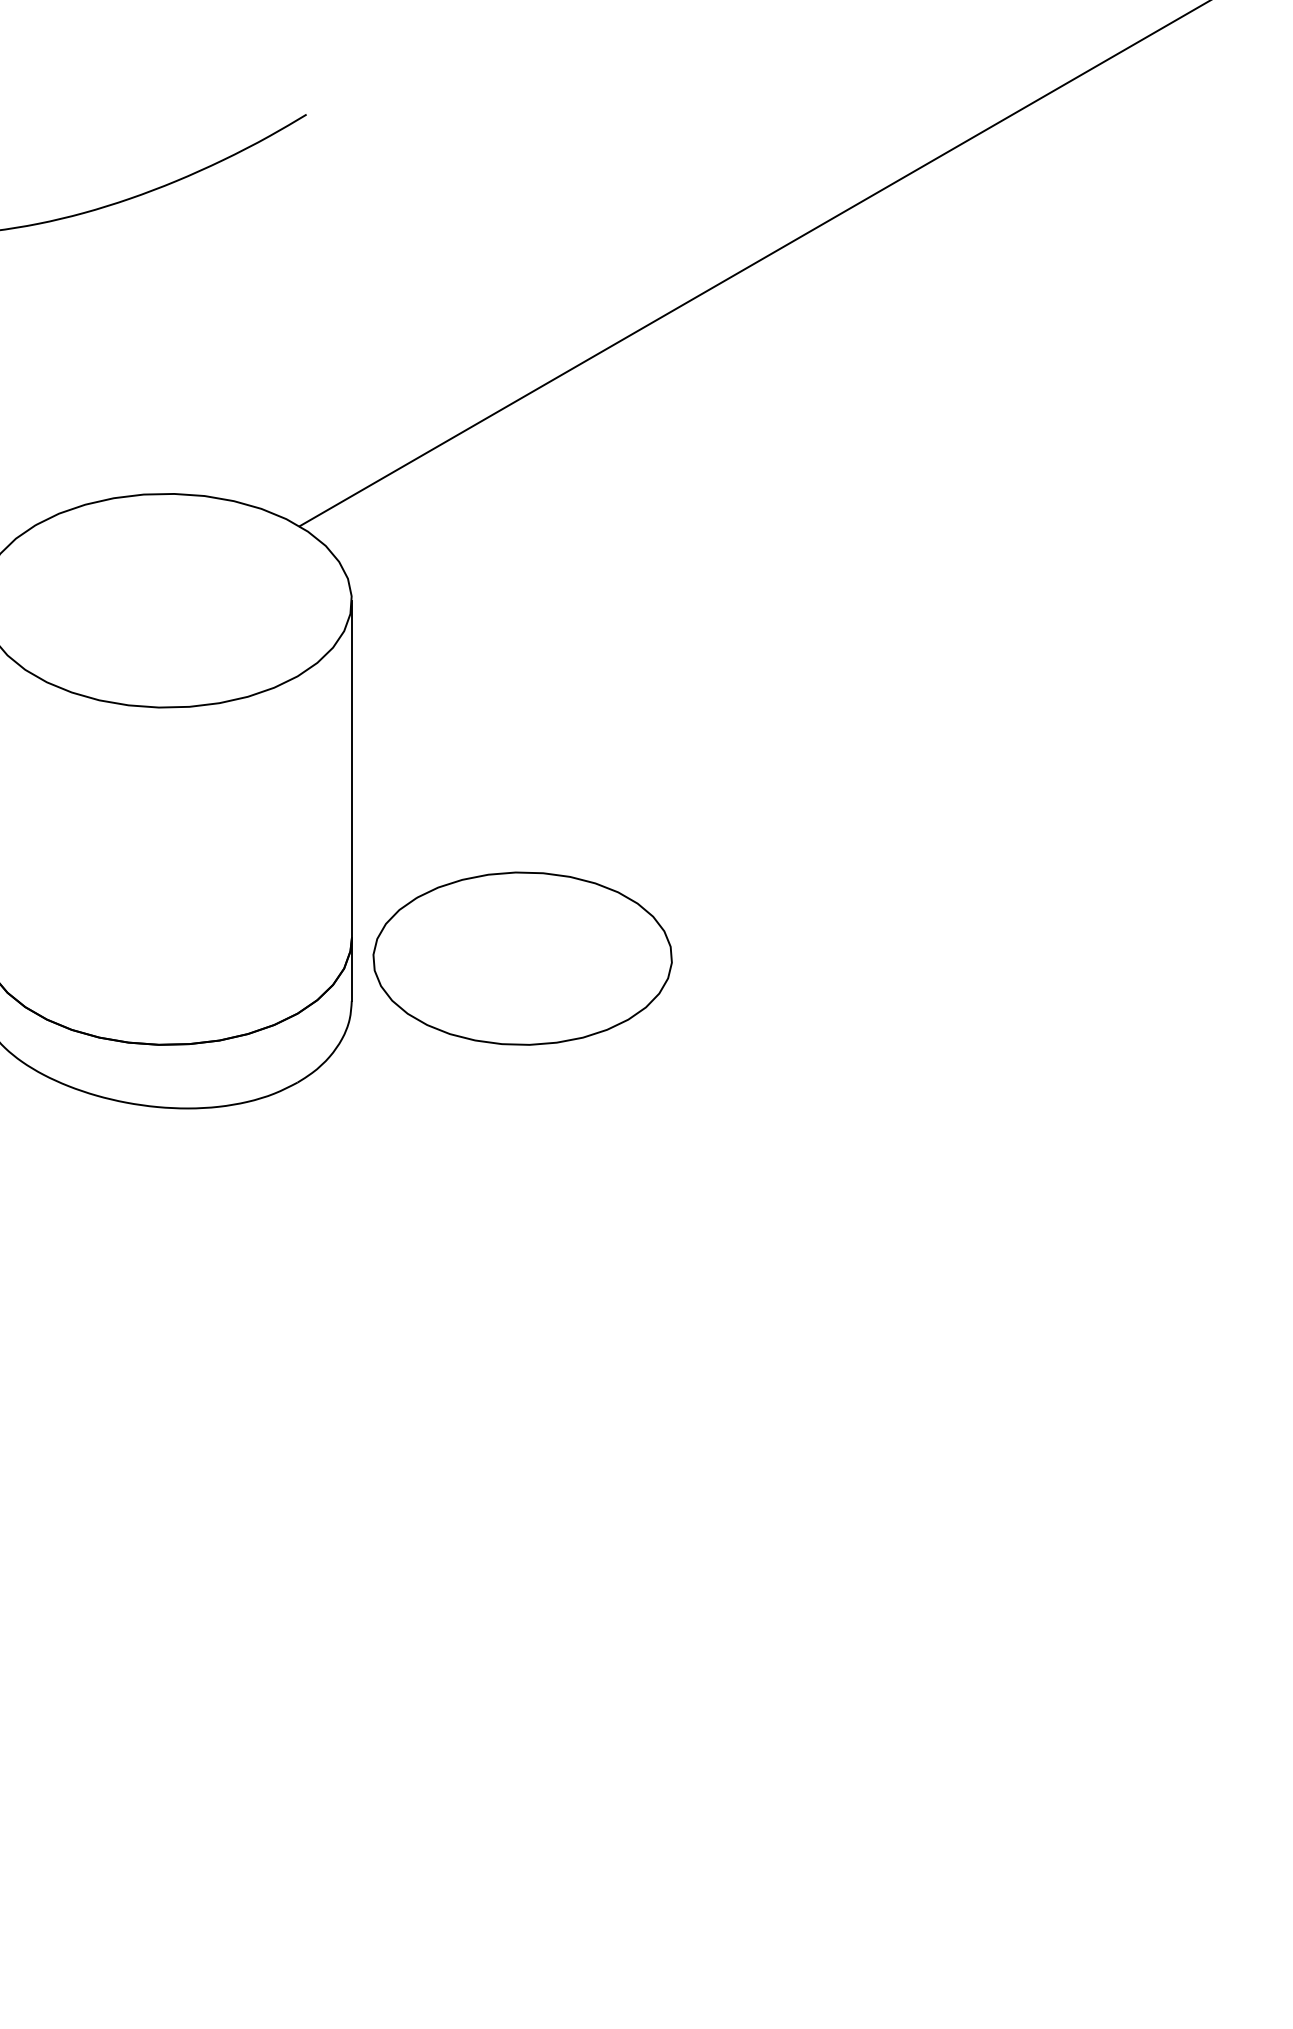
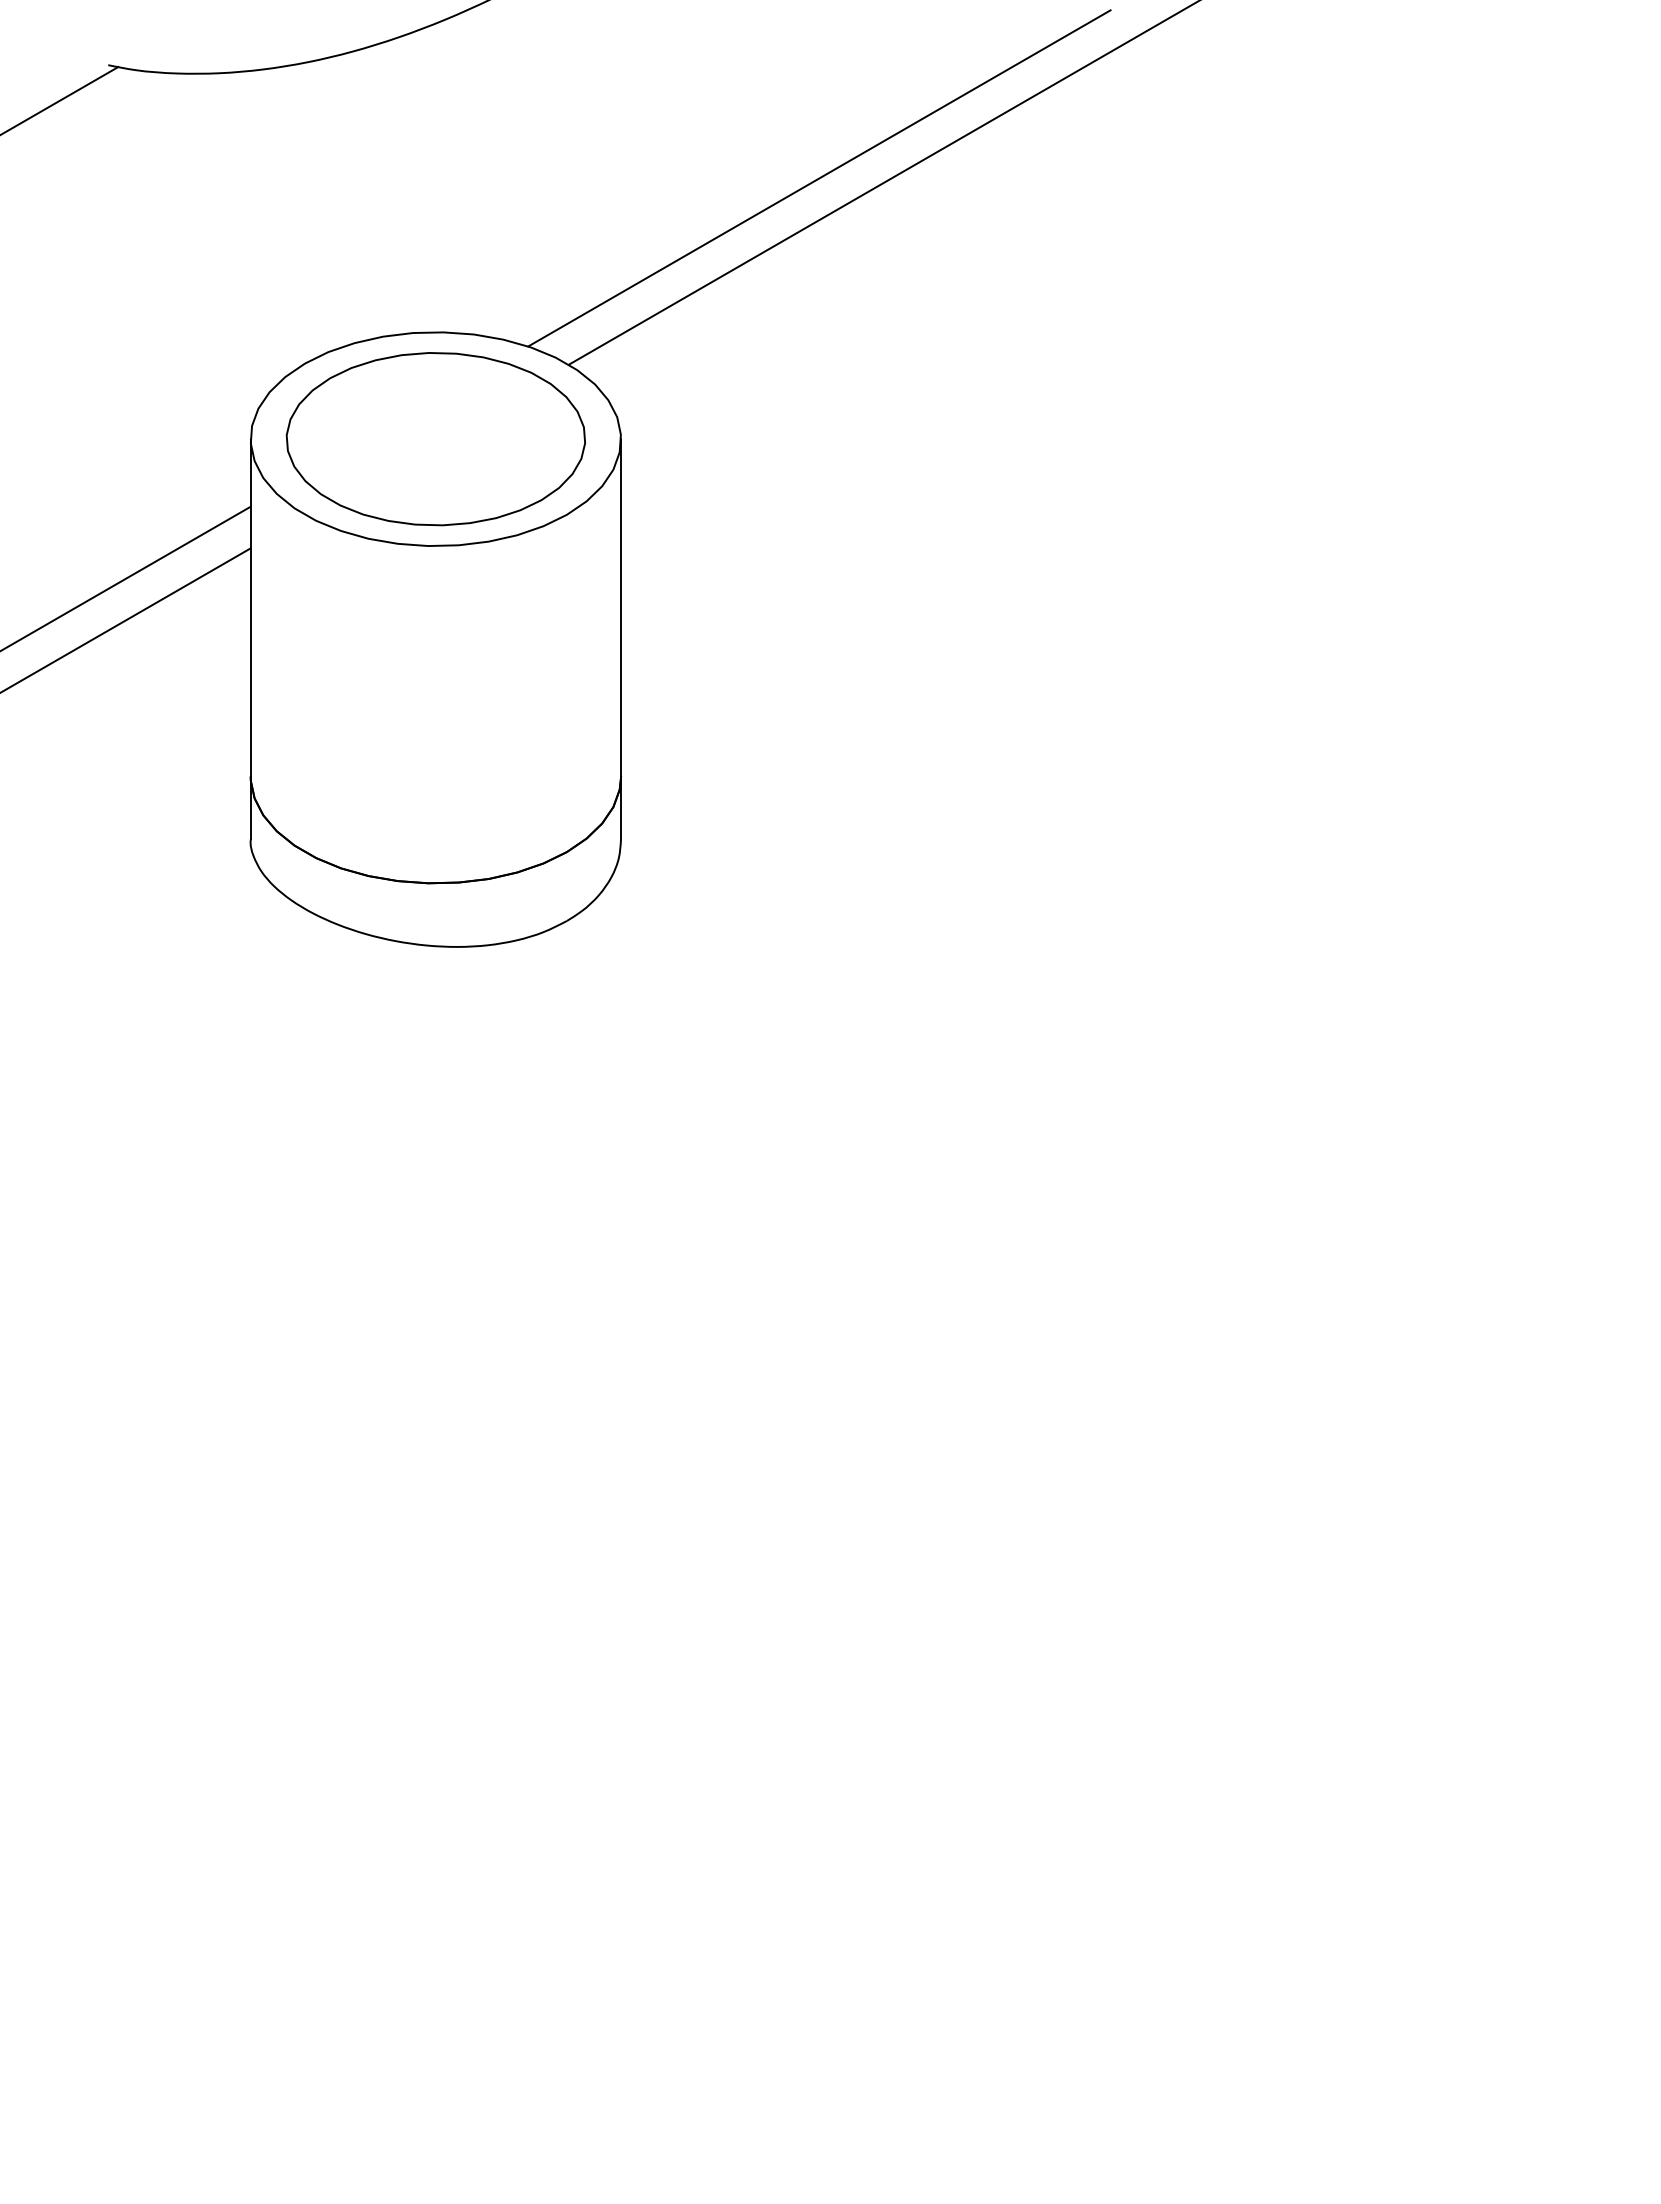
line: (550, 340) -> (819, 178), added
part: (522, 959) -> (435, 439), moved

